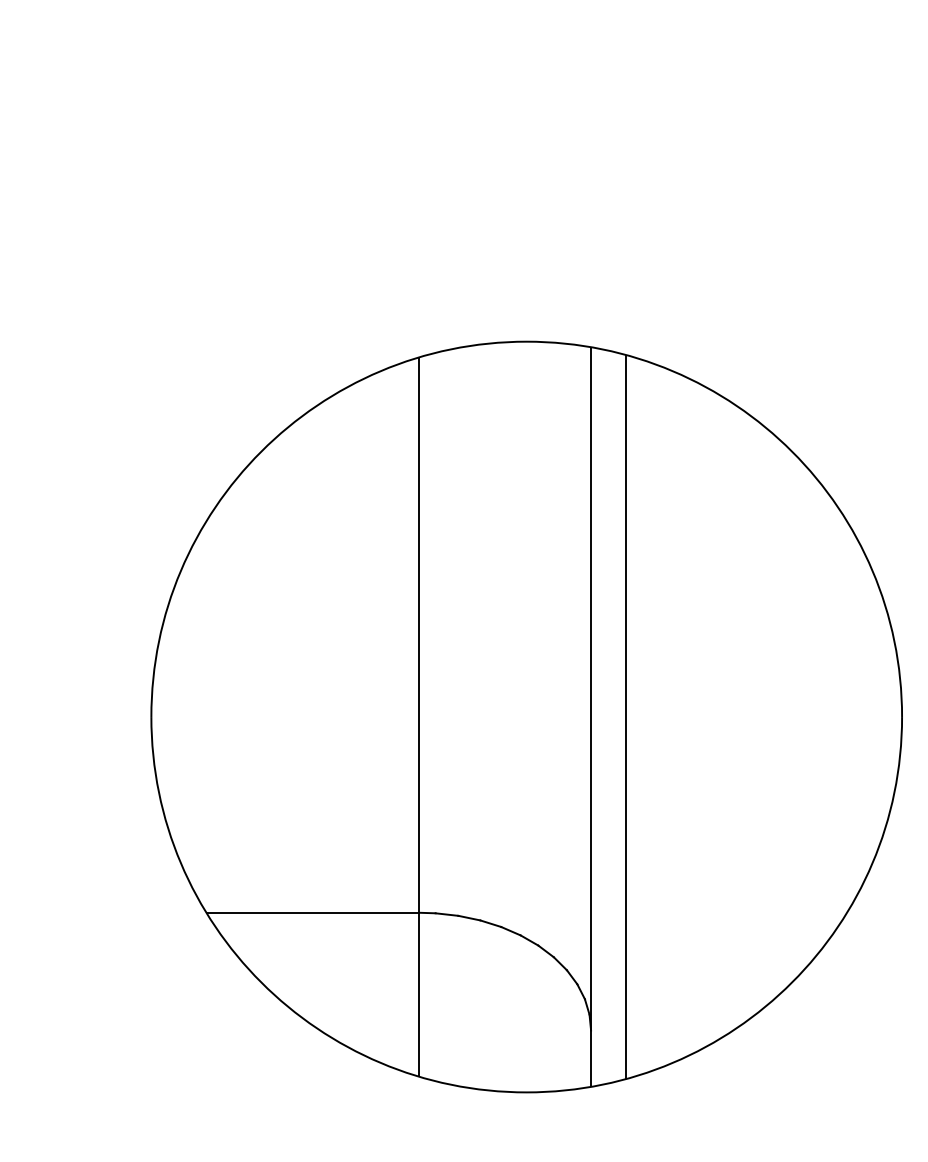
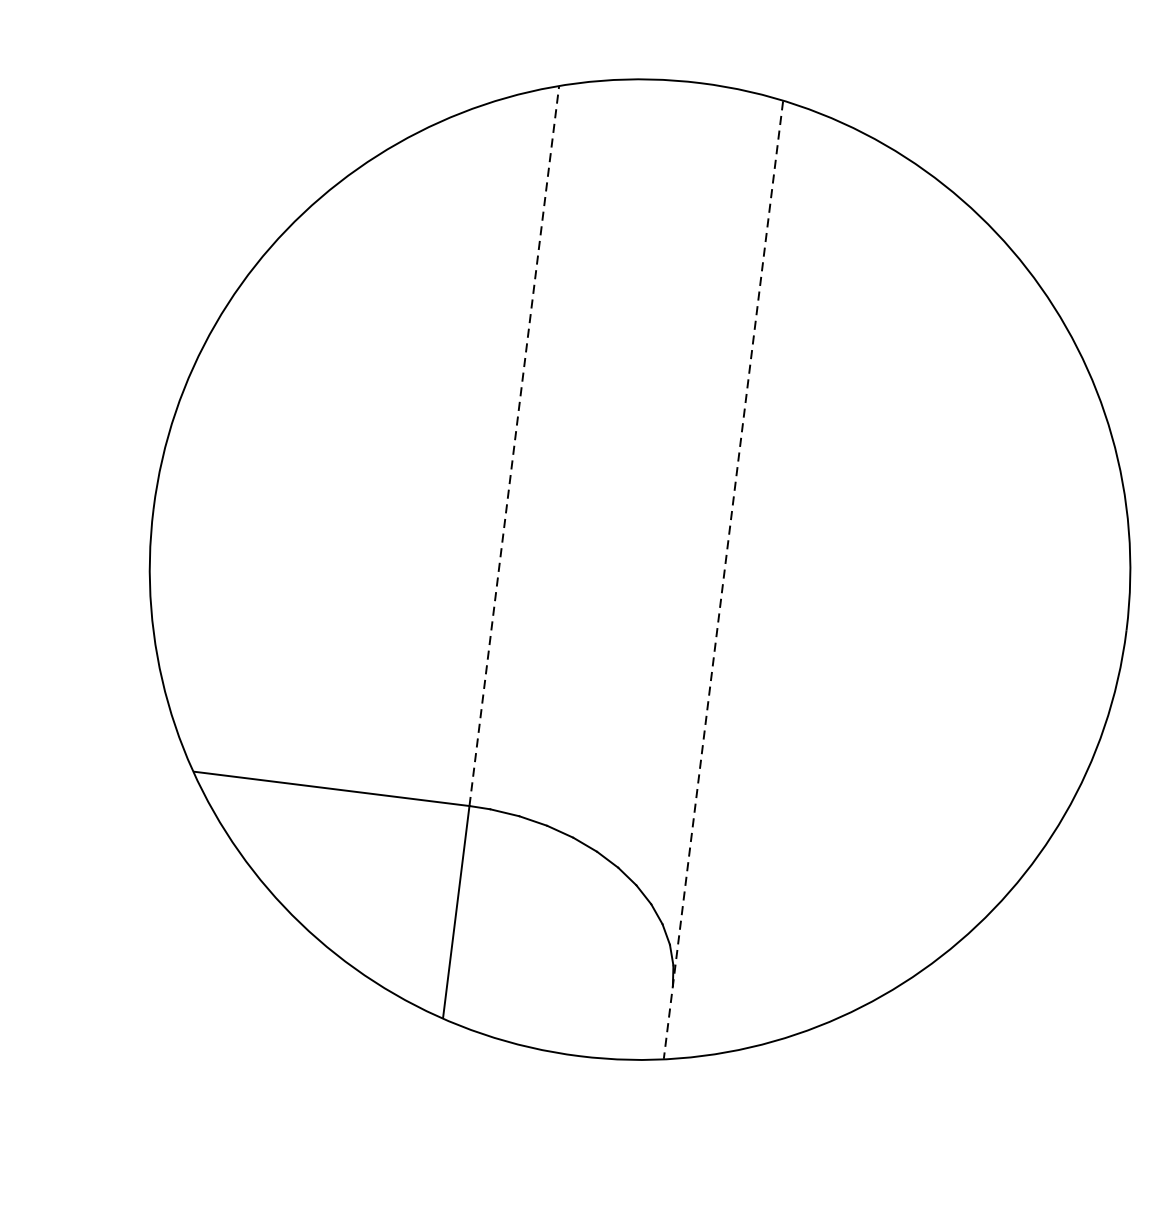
line: (419, 634) -> (514, 445), solid -> dashed
line: (626, 716) -> (769, 585), removed
line: (591, 717) -> (723, 580), solid -> dashed

